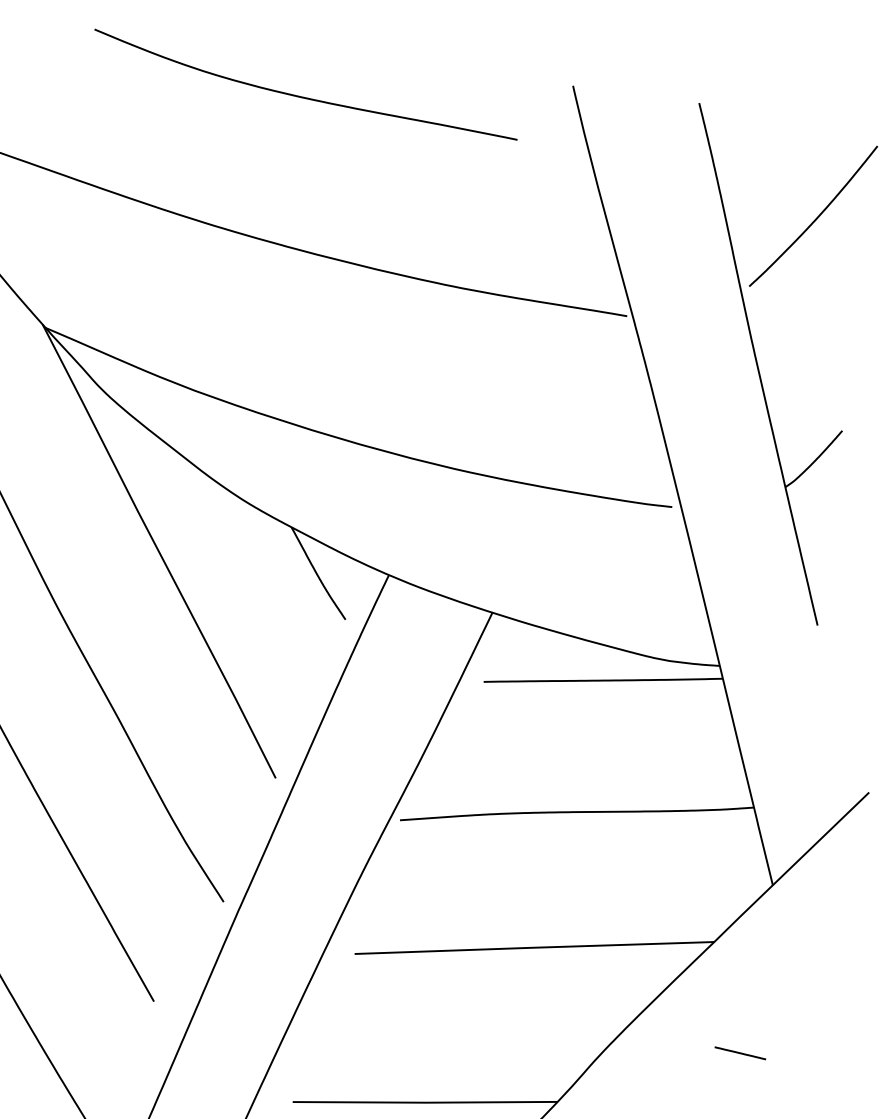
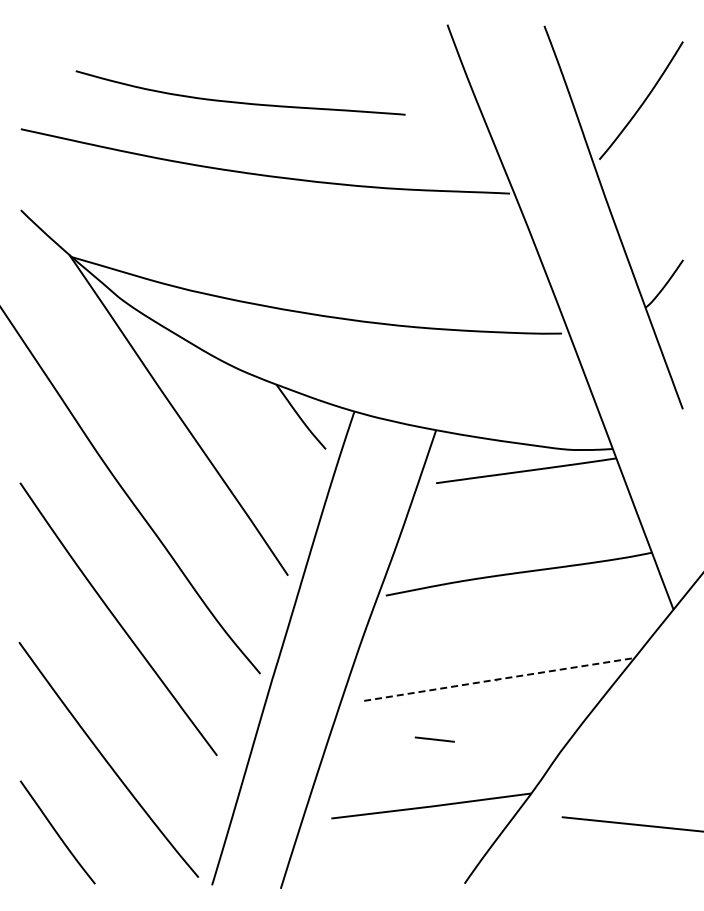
curve: (301, 95) -> (238, 101), moved
line: (534, 948) -> (499, 679), solid -> dashed
line: (739, 1053) -> (434, 739), moved

